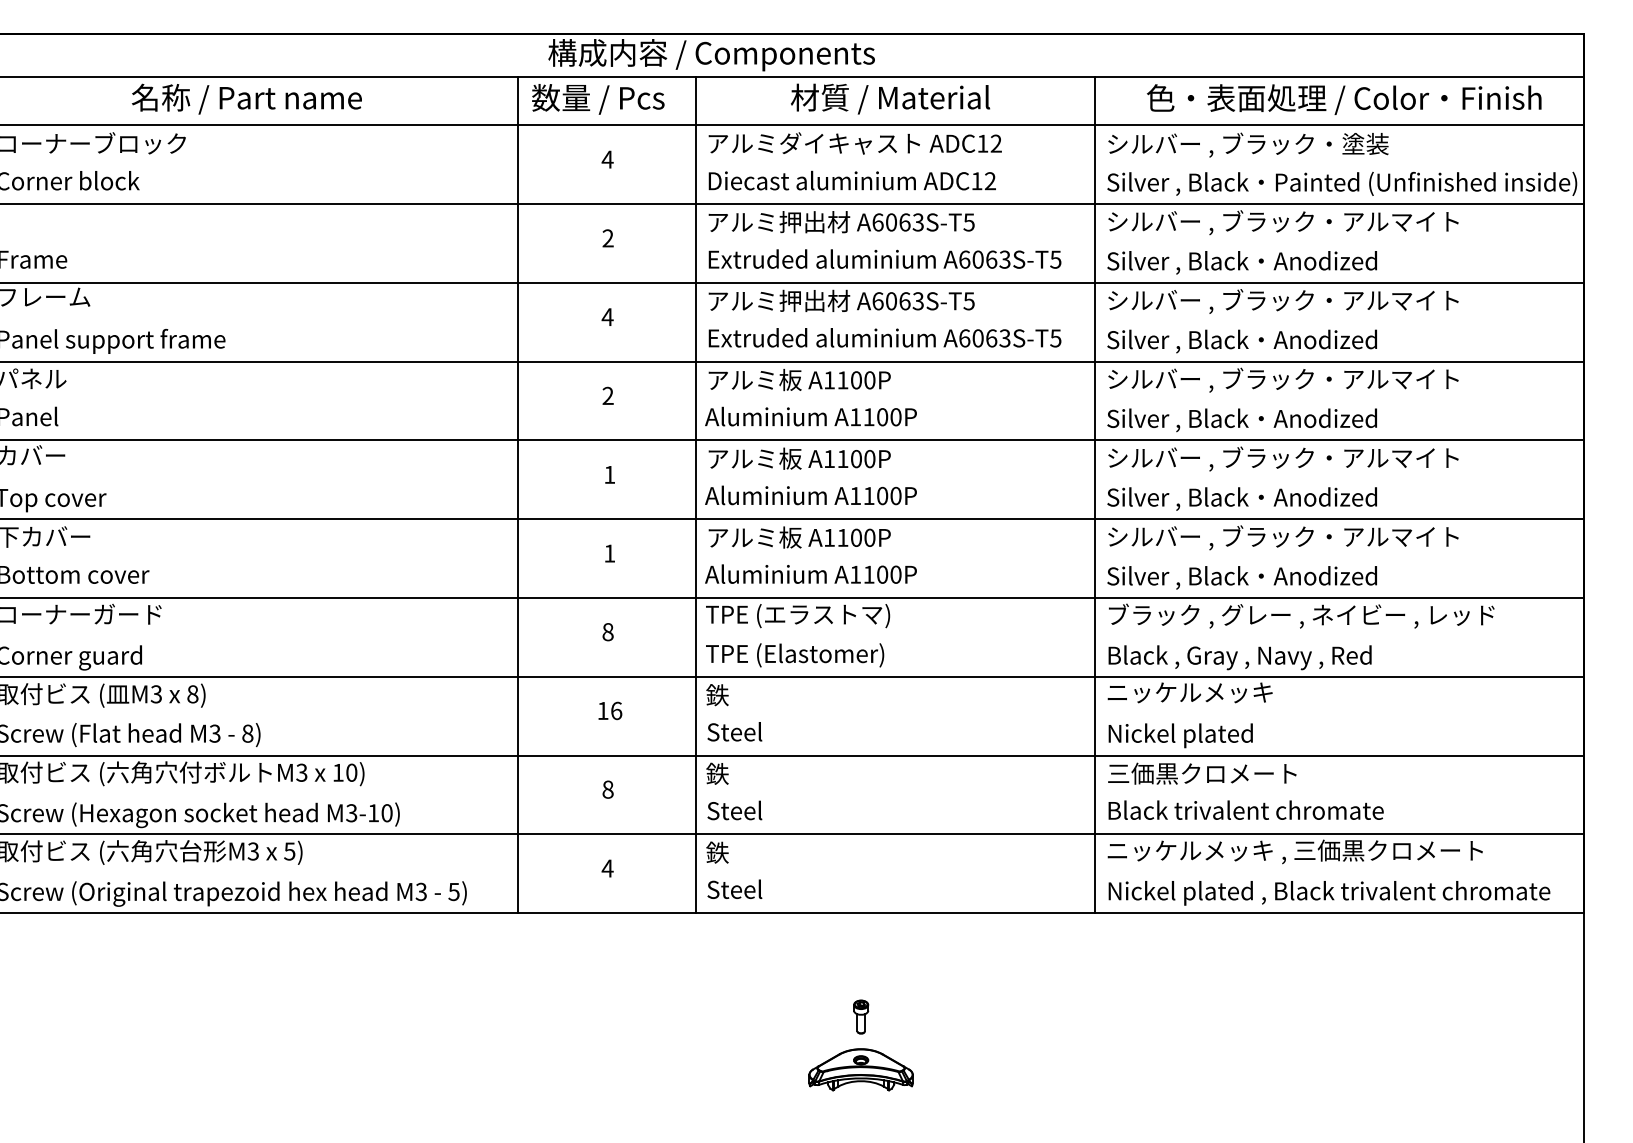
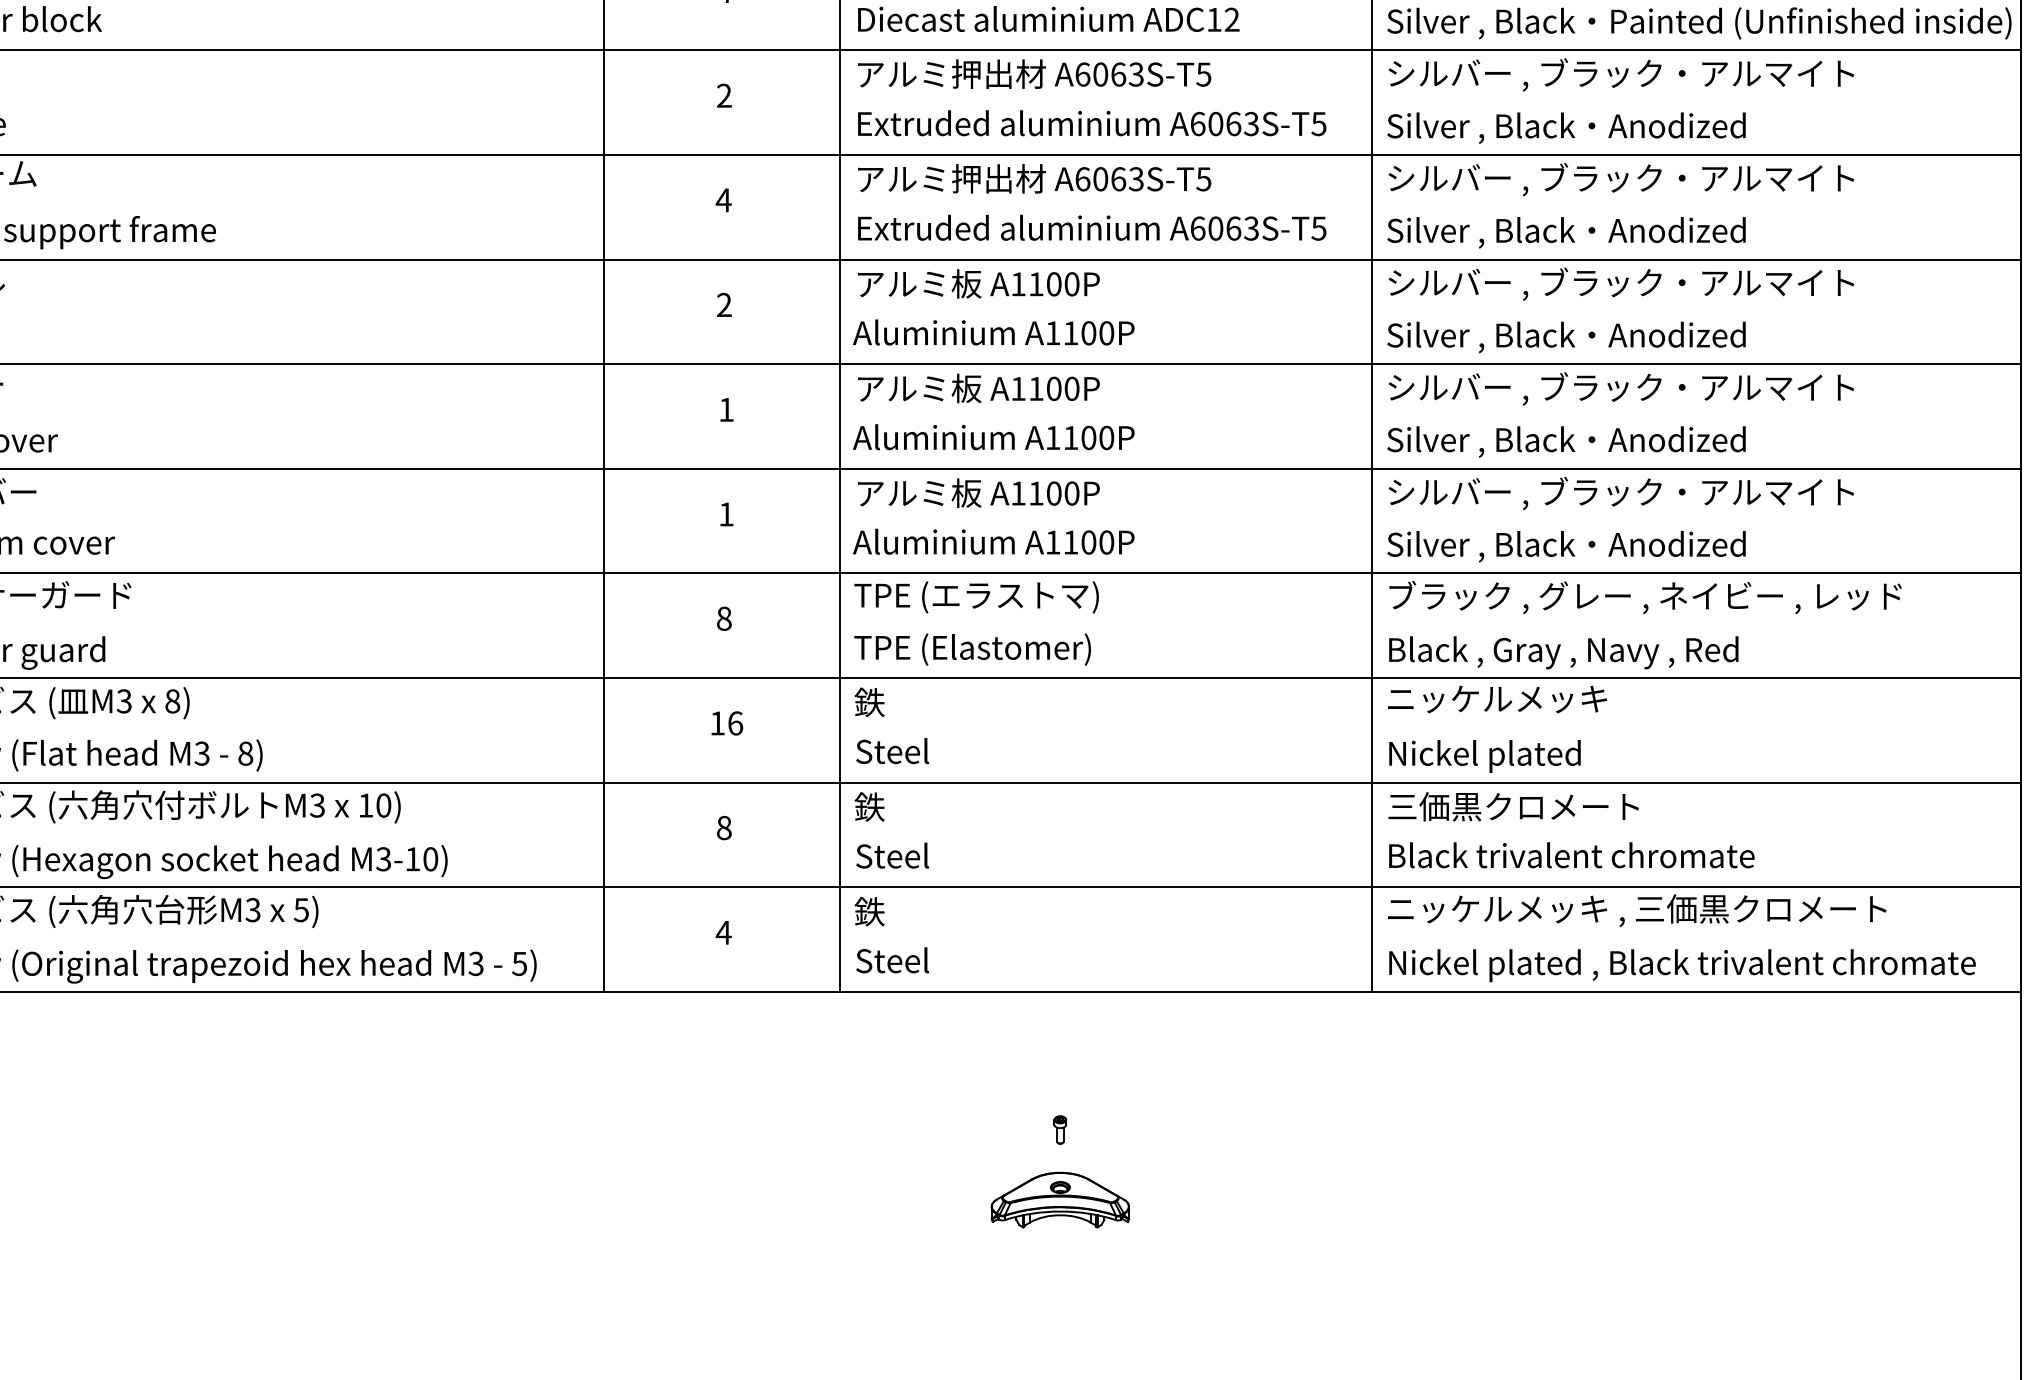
part: (860, 1016) -> (1059, 1129), size x0.62

